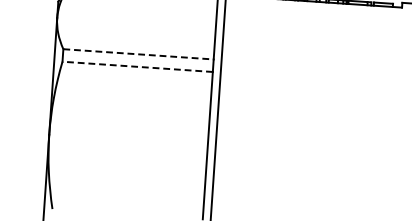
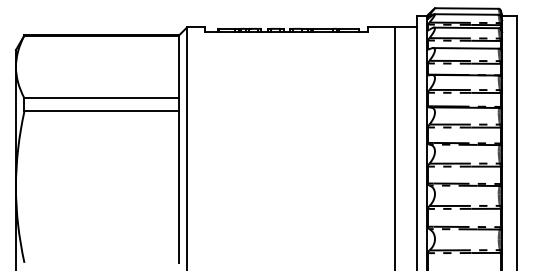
line: (139, 54) -> (102, 98), dashed -> solid
line: (137, 67) -> (101, 111), dashed -> solid

